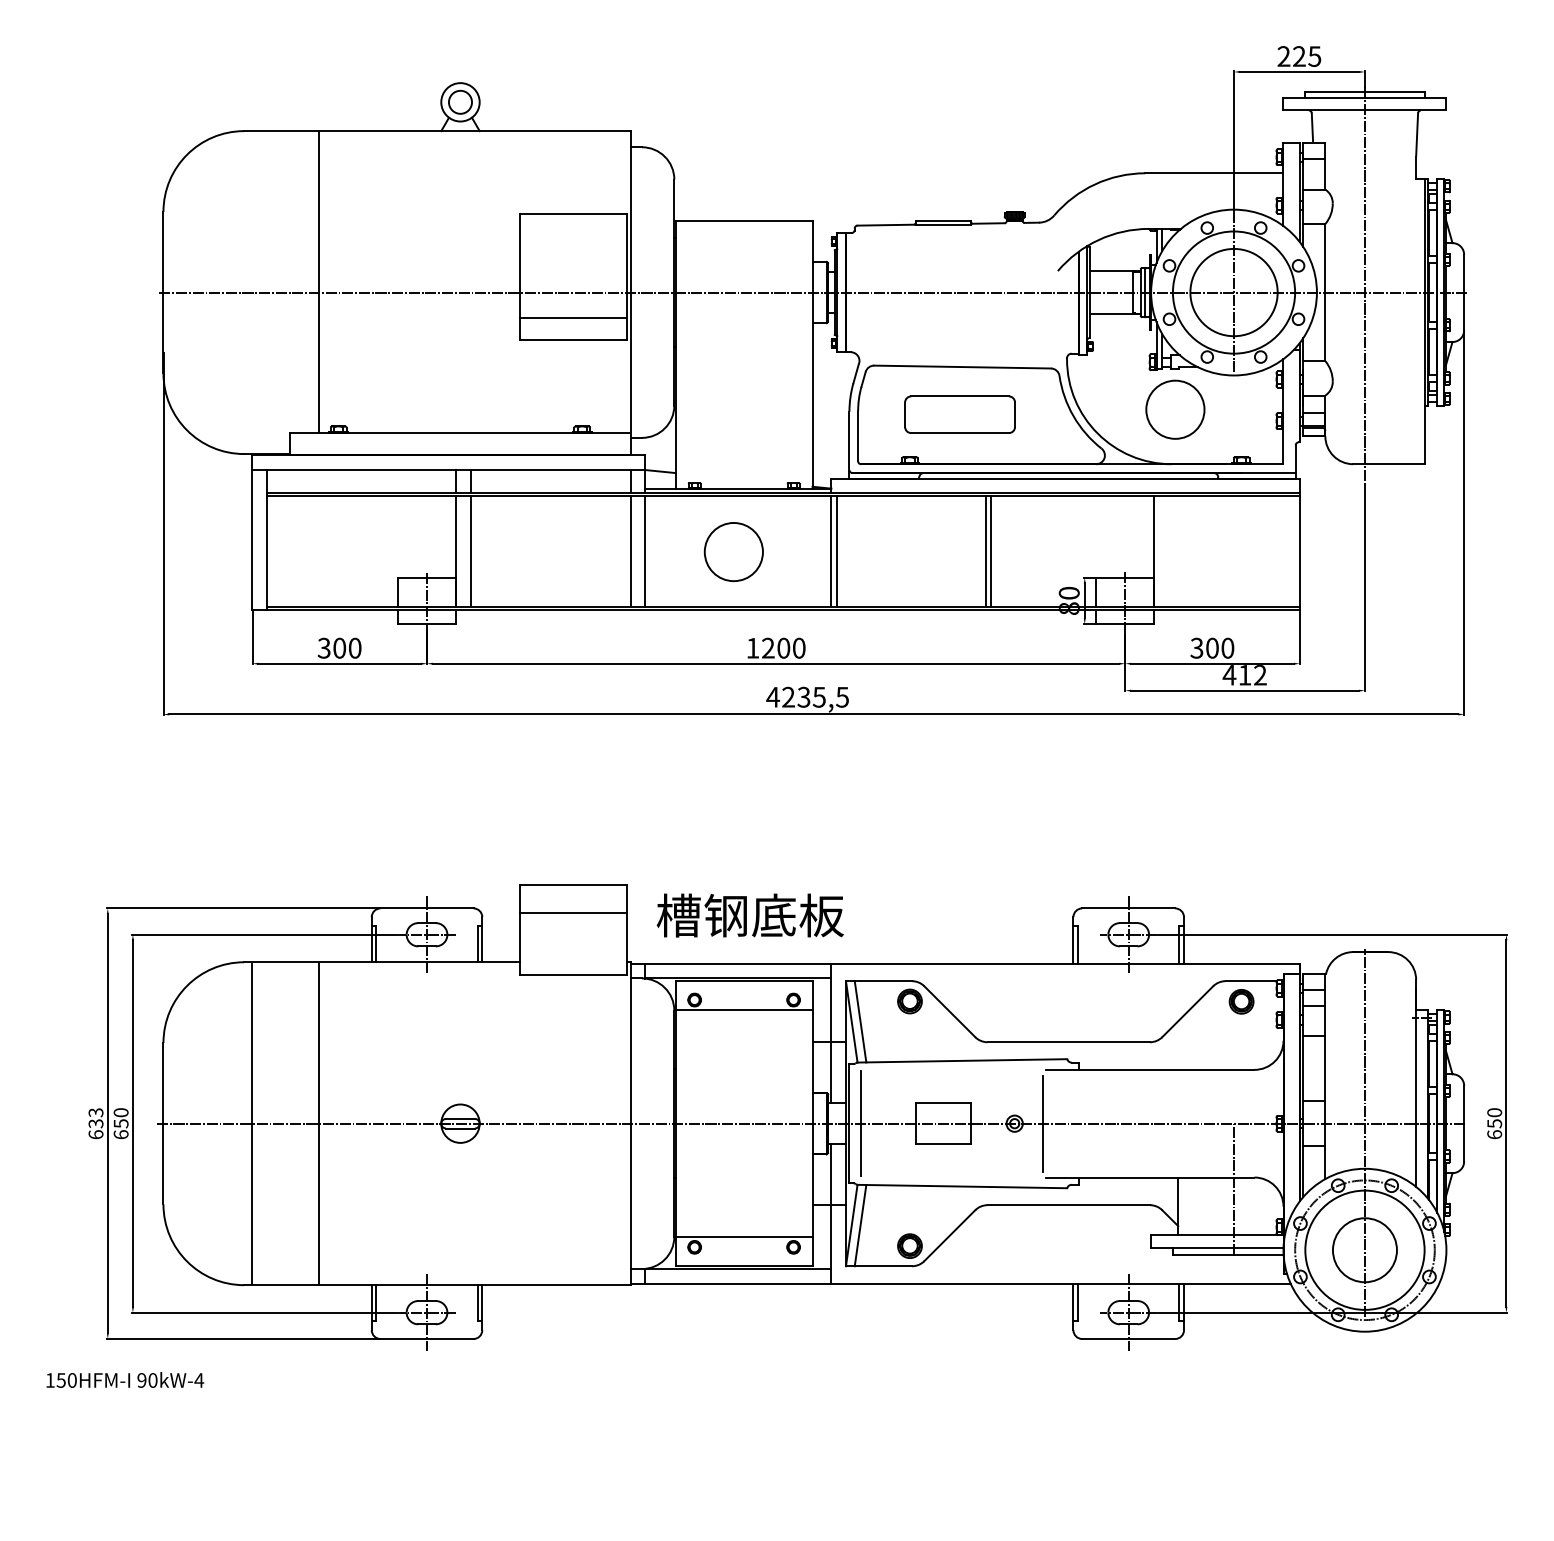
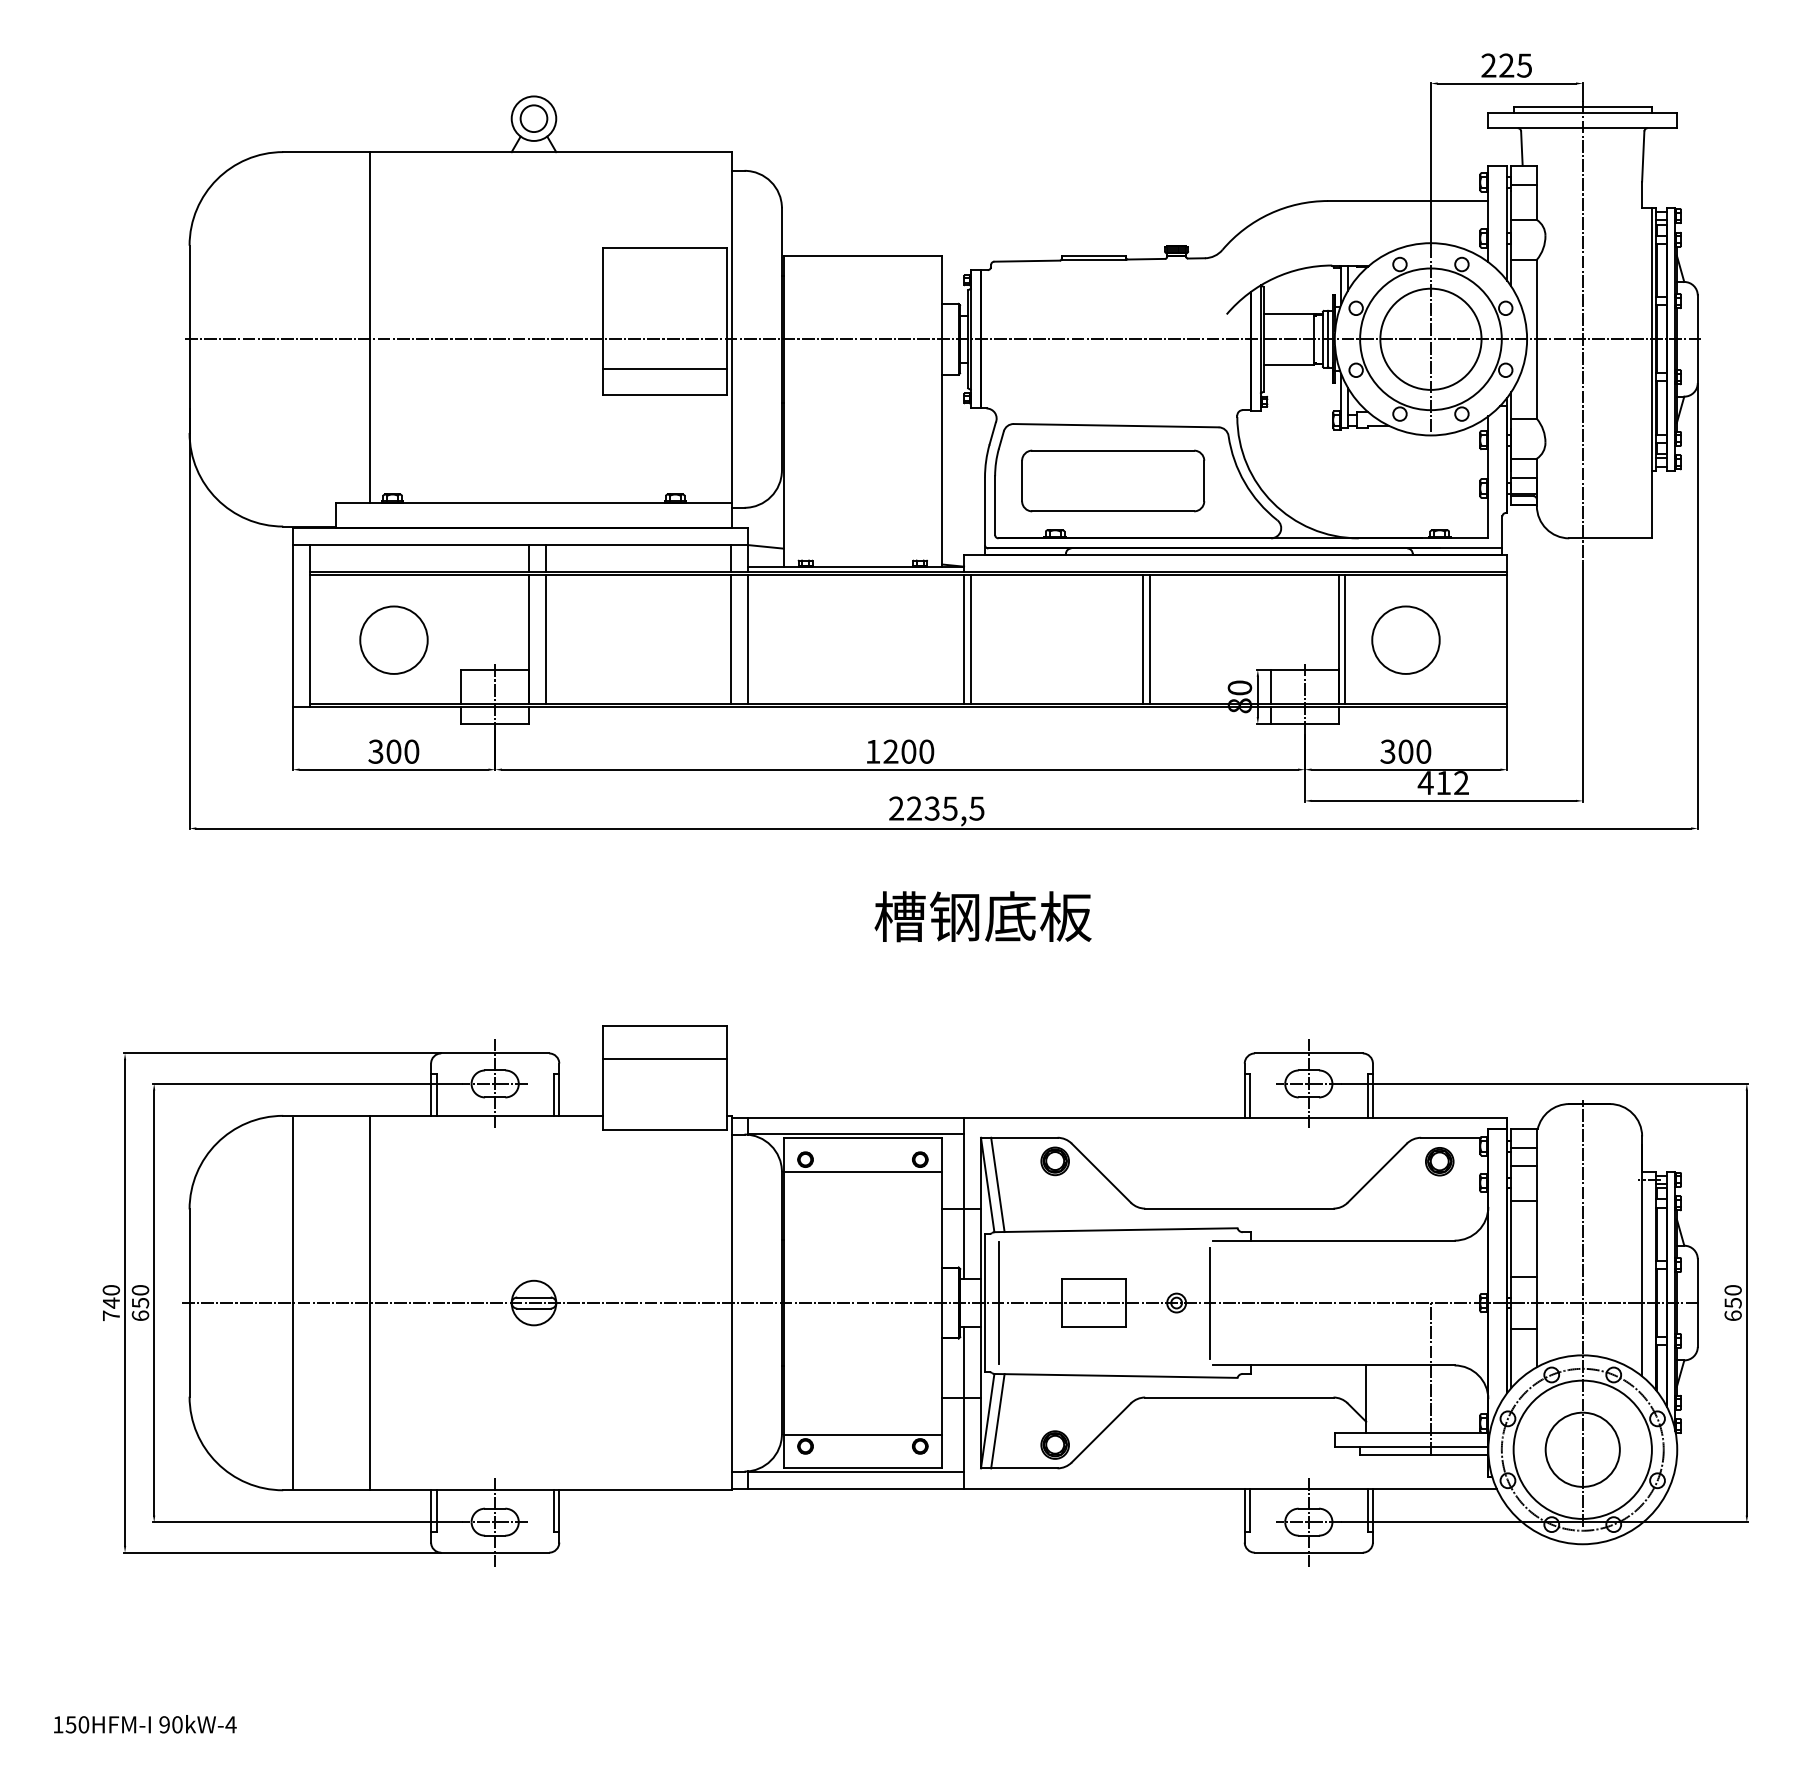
circle: (1174, 409) -> (1405, 639), moved
part: (960, 414) -> (1113, 480), size x1.43
circle: (733, 551) -> (393, 639), moved
line: (1160, 551) -> (1345, 639), added
text: (773, 697) -> (896, 808), 4235,5 -> 2235,5
text: (749, 915) -> (982, 916), moved
text: (96, 1124) -> (111, 1303), 633 -> 740
text: (125, 1380) -> (145, 1724), moved

